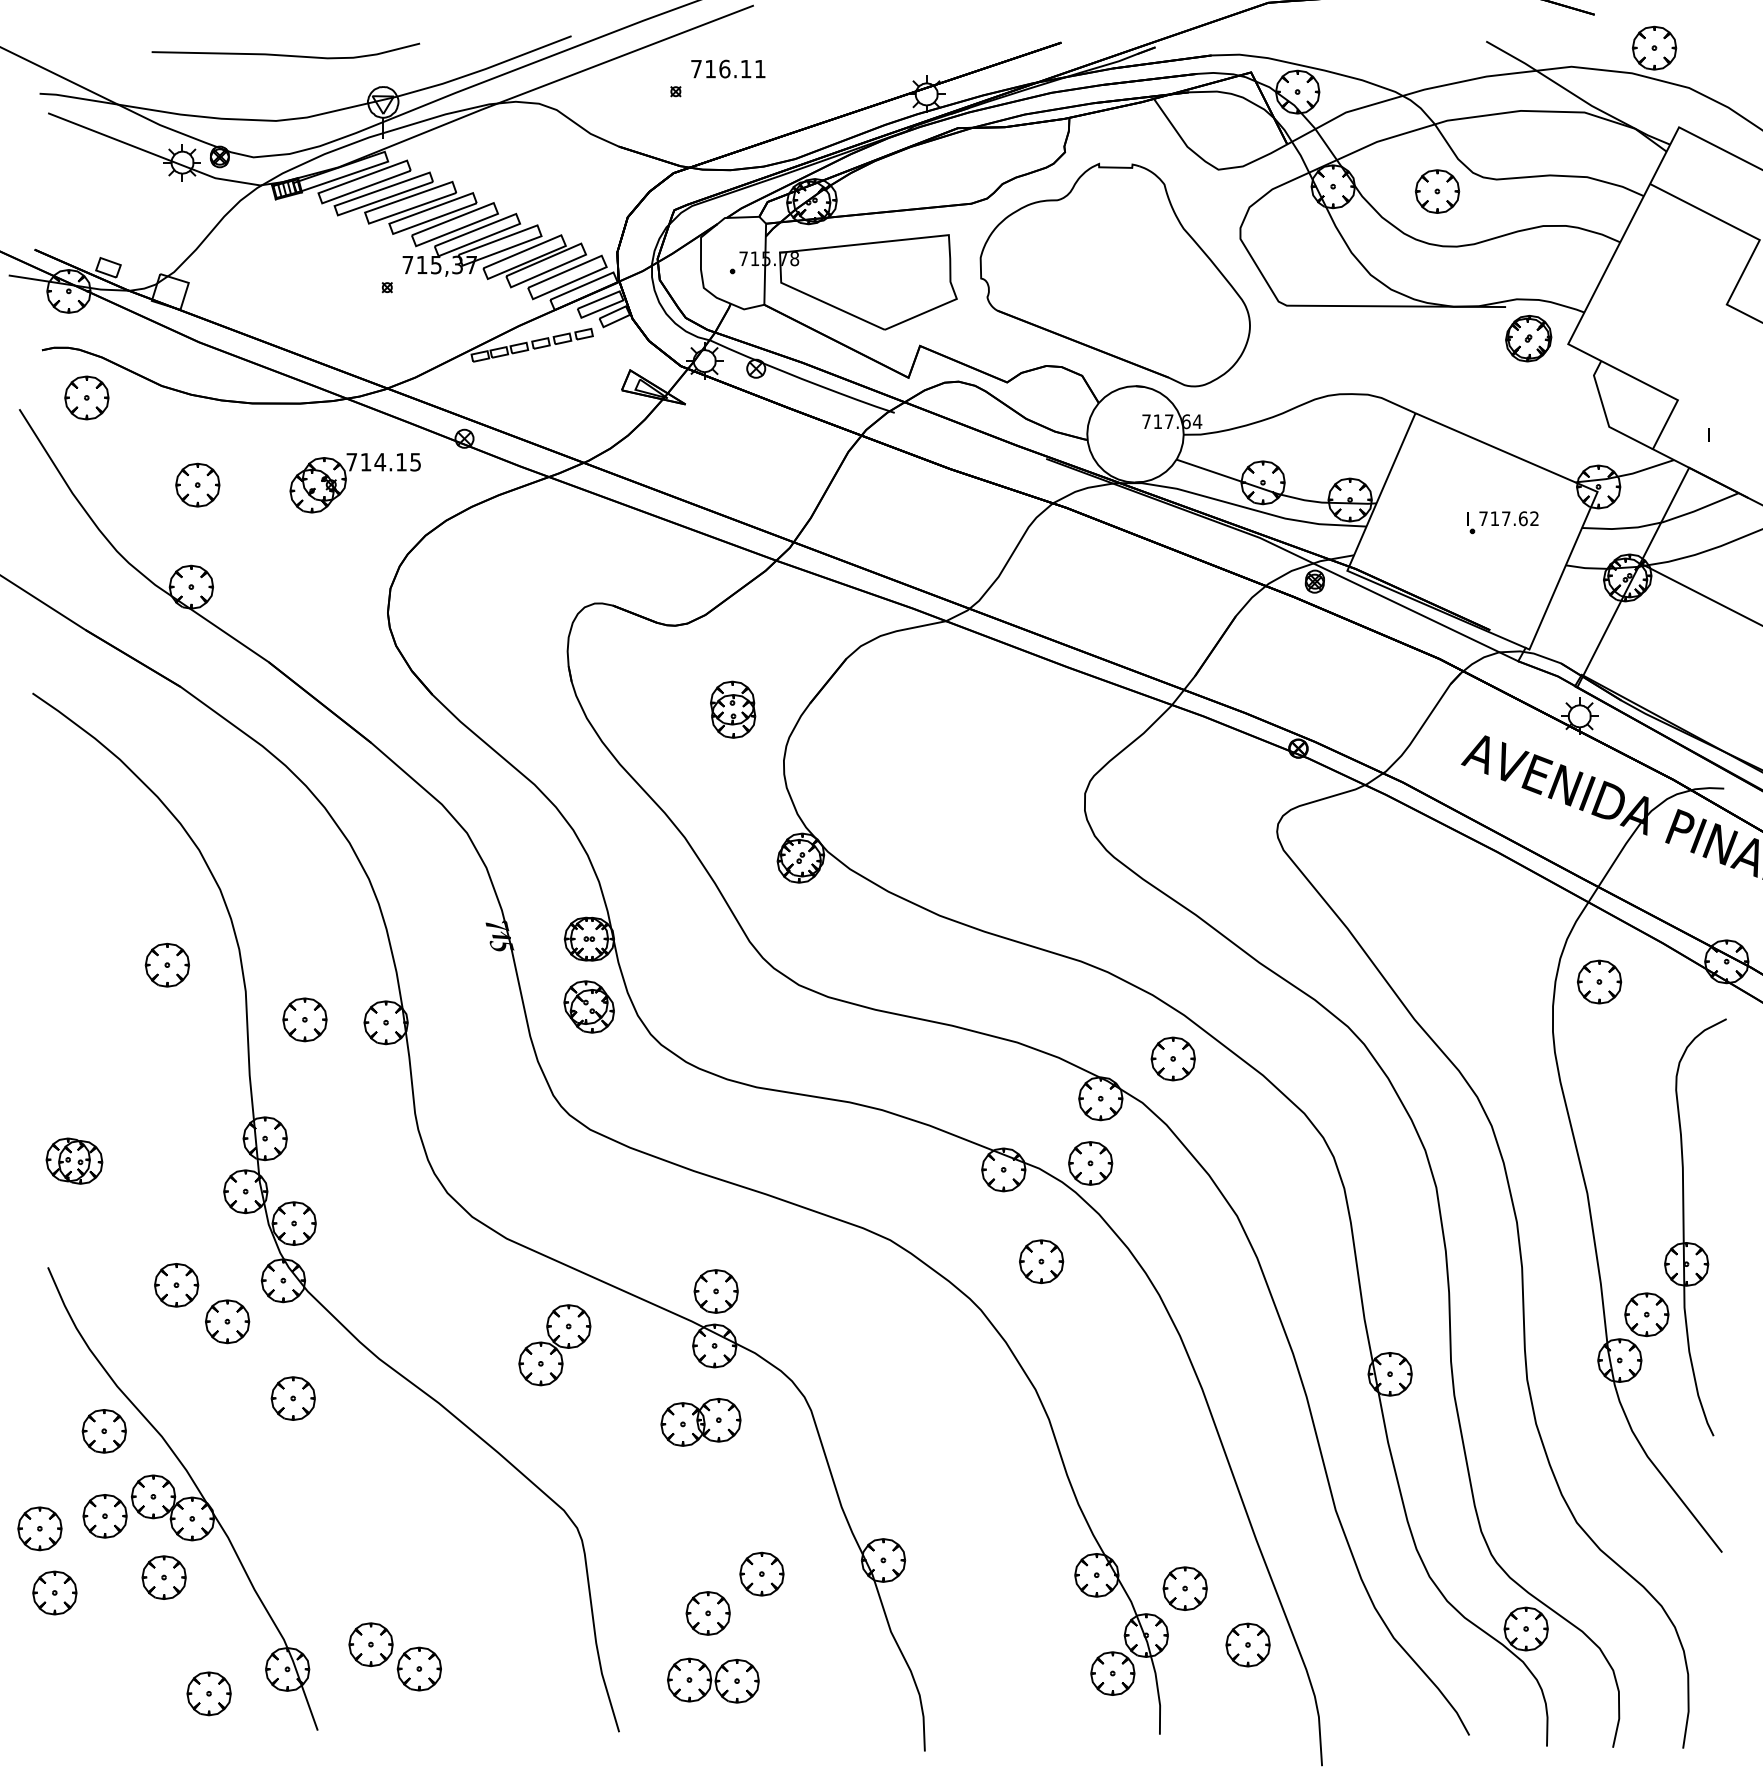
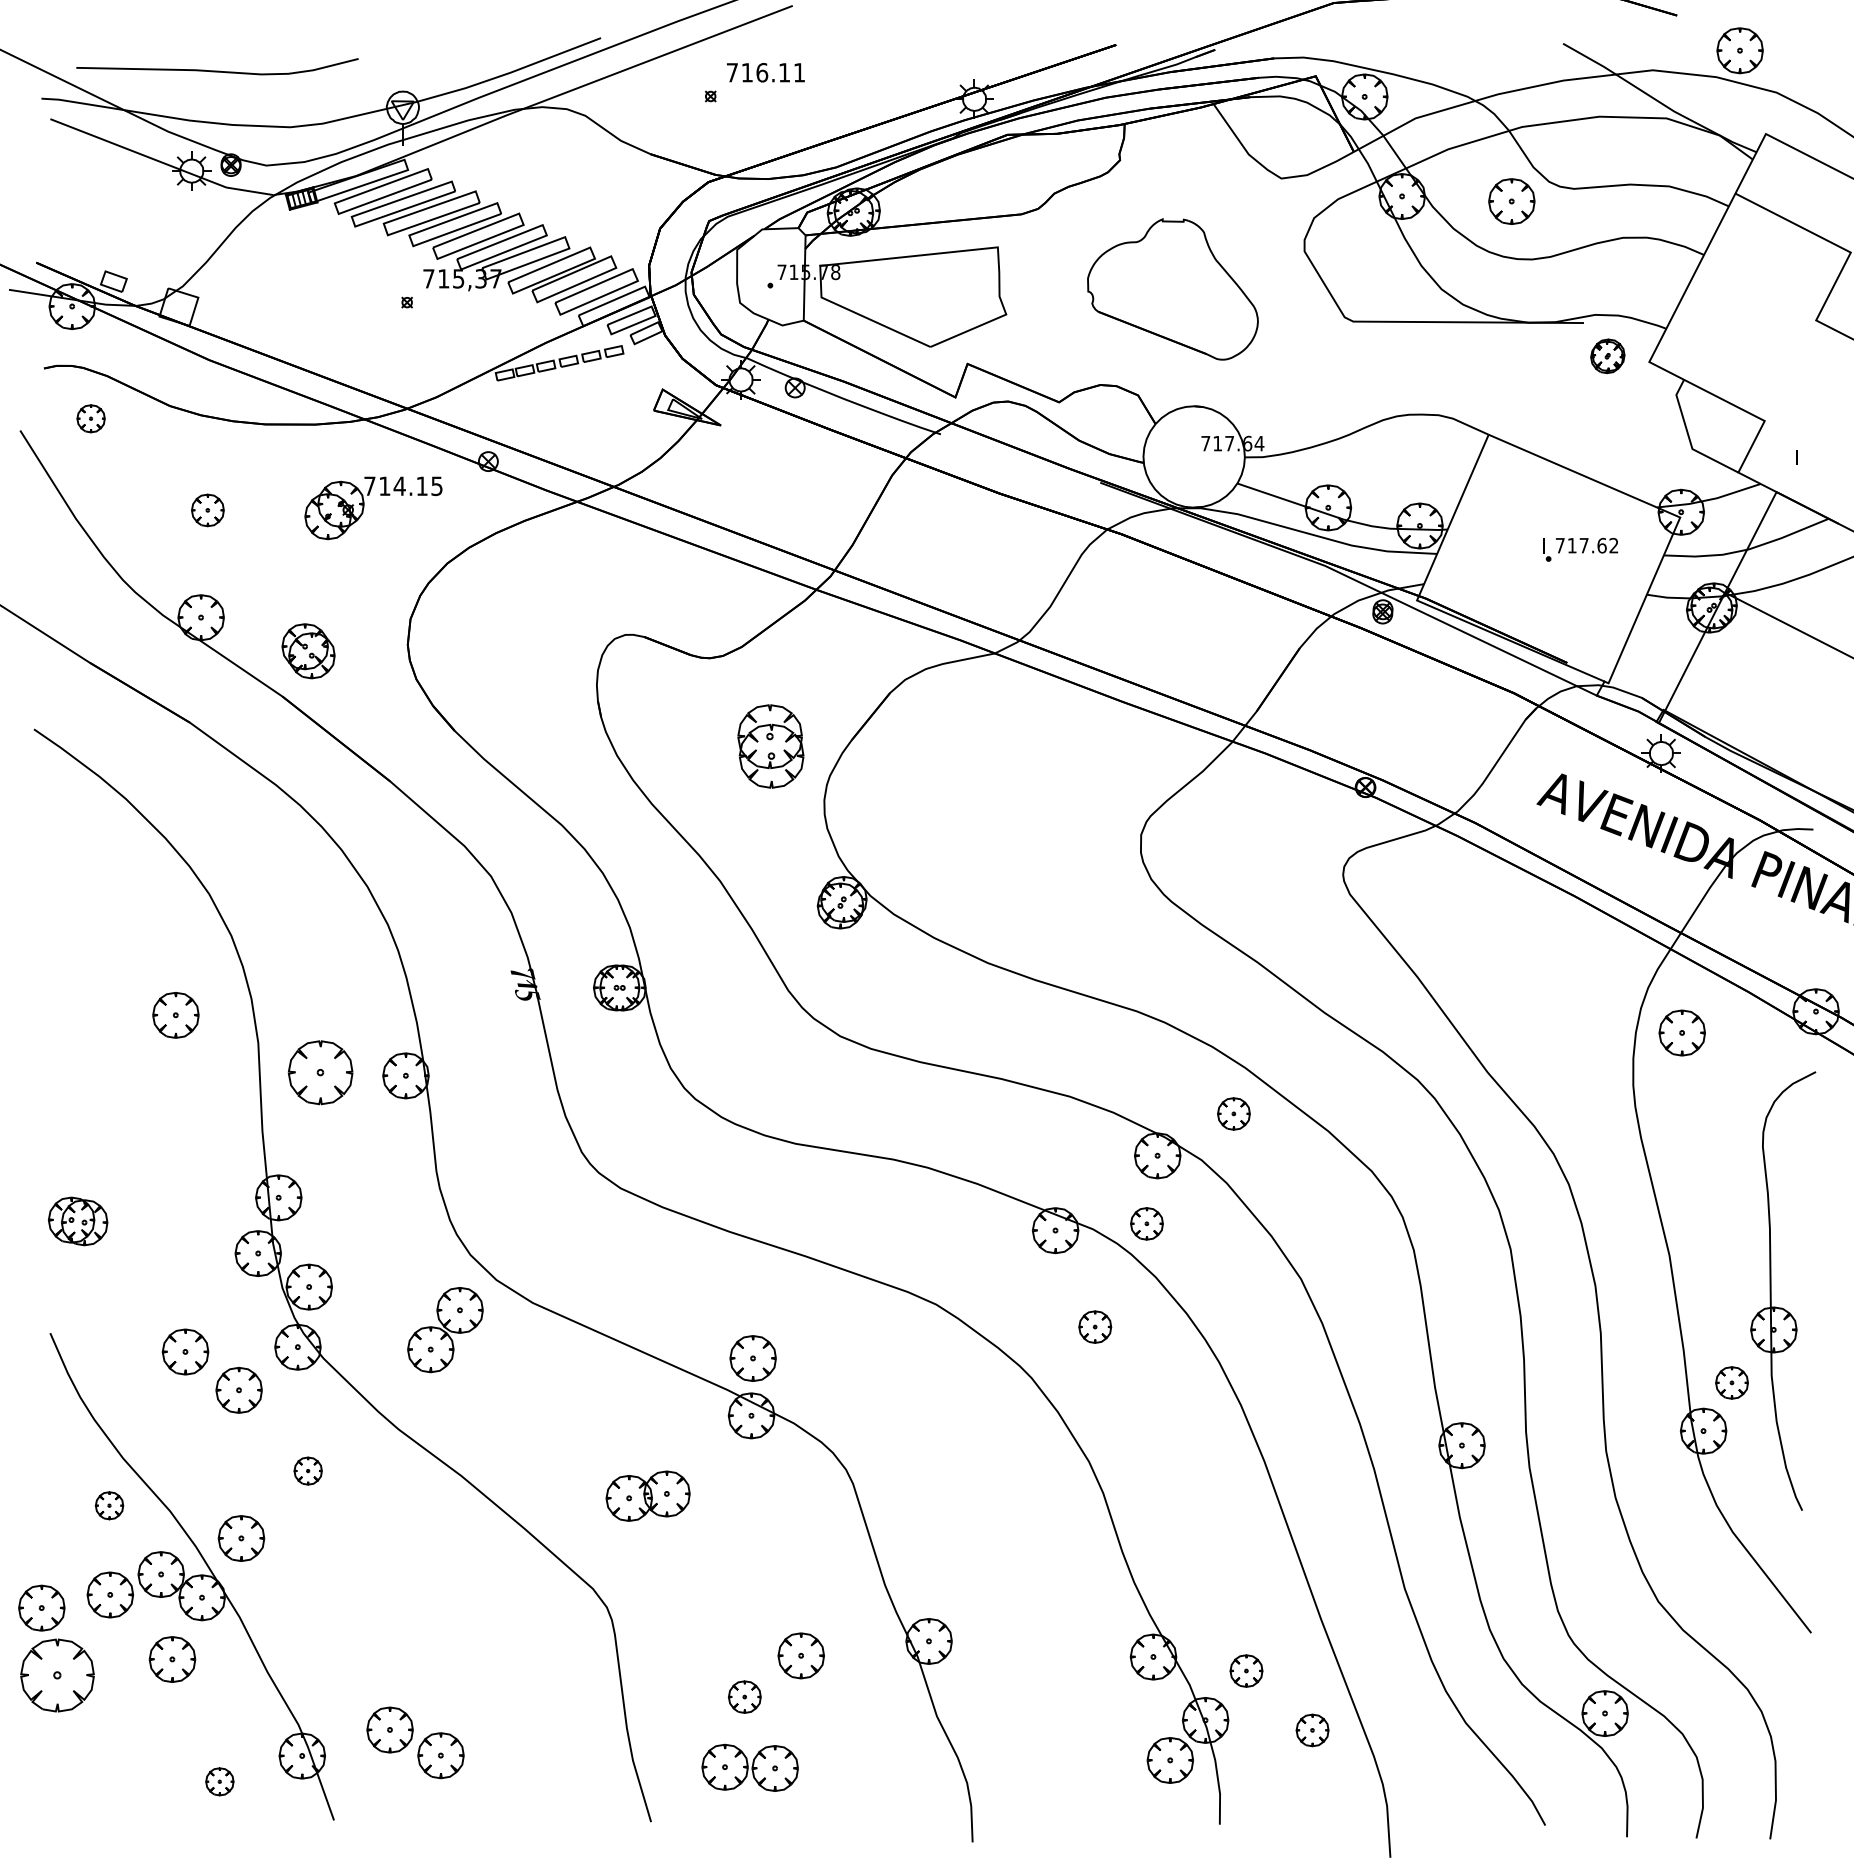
curve: (285, 54) -> (217, 70), moved
part: (1114, 275) -> (1172, 289), size x0.6
part: (1528, 338) -> (1607, 356), size x0.7
part: (86, 397) -> (90, 418), size x0.6
part: (197, 485) -> (207, 510), size x0.7
part: (732, 709) -> (770, 746), size x1.4
part: (589, 1007) -> (308, 651), moved
part: (304, 1019) -> (320, 1072), size x1.4
part: (1172, 1058) -> (1233, 1113), size x0.7
part: (1090, 1163) -> (1146, 1223), size x0.7
part: (1040, 1261) -> (1094, 1326), size x0.7
part: (1646, 1314) -> (1731, 1382), size x0.7
part: (554, 1345) -> (445, 1330), moved
part: (292, 1397) -> (307, 1470), size x0.6
part: (700, 1421) -> (647, 1495), moved
part: (104, 1431) -> (109, 1505), size x0.6
part: (229, 1462) -> (241, 1538), added
part: (1185, 1588) -> (1246, 1670), size x0.7
part: (54, 1592) -> (57, 1675), size x1.6
part: (707, 1612) -> (744, 1696), size x0.7
part: (1247, 1645) -> (1312, 1730), size x0.7
part: (208, 1693) -> (219, 1781), size x0.6

